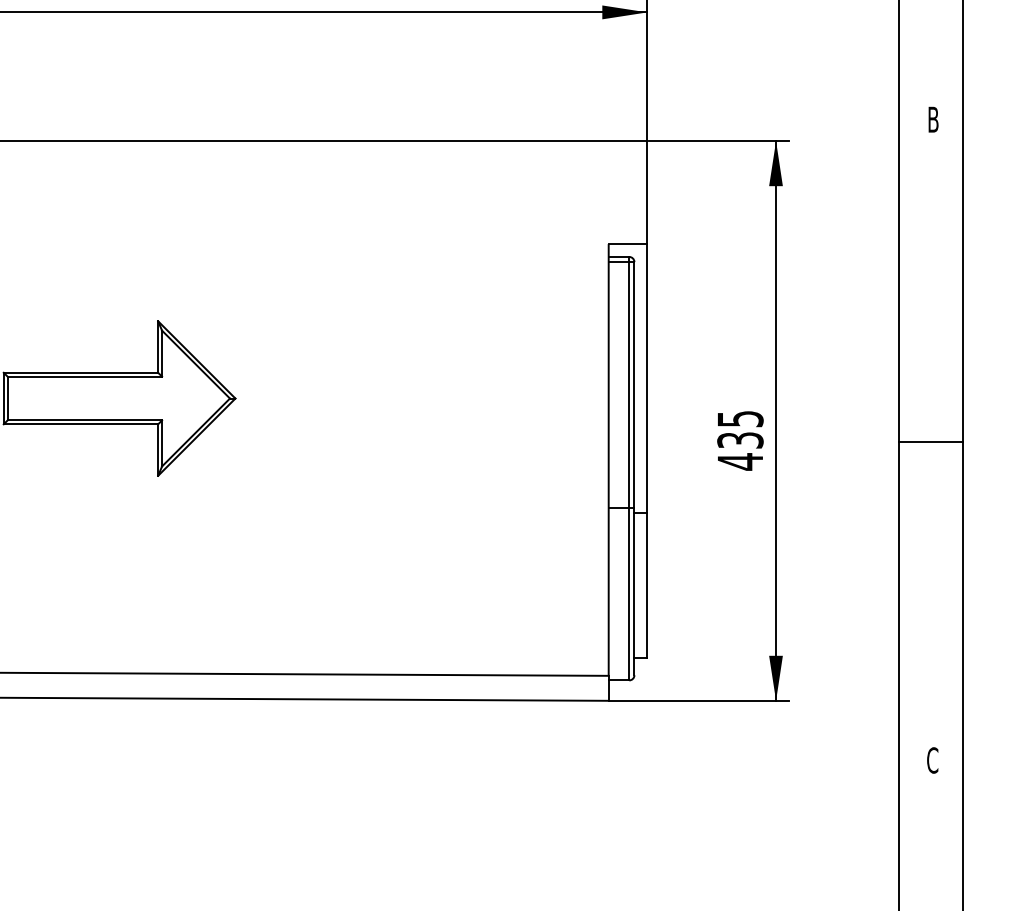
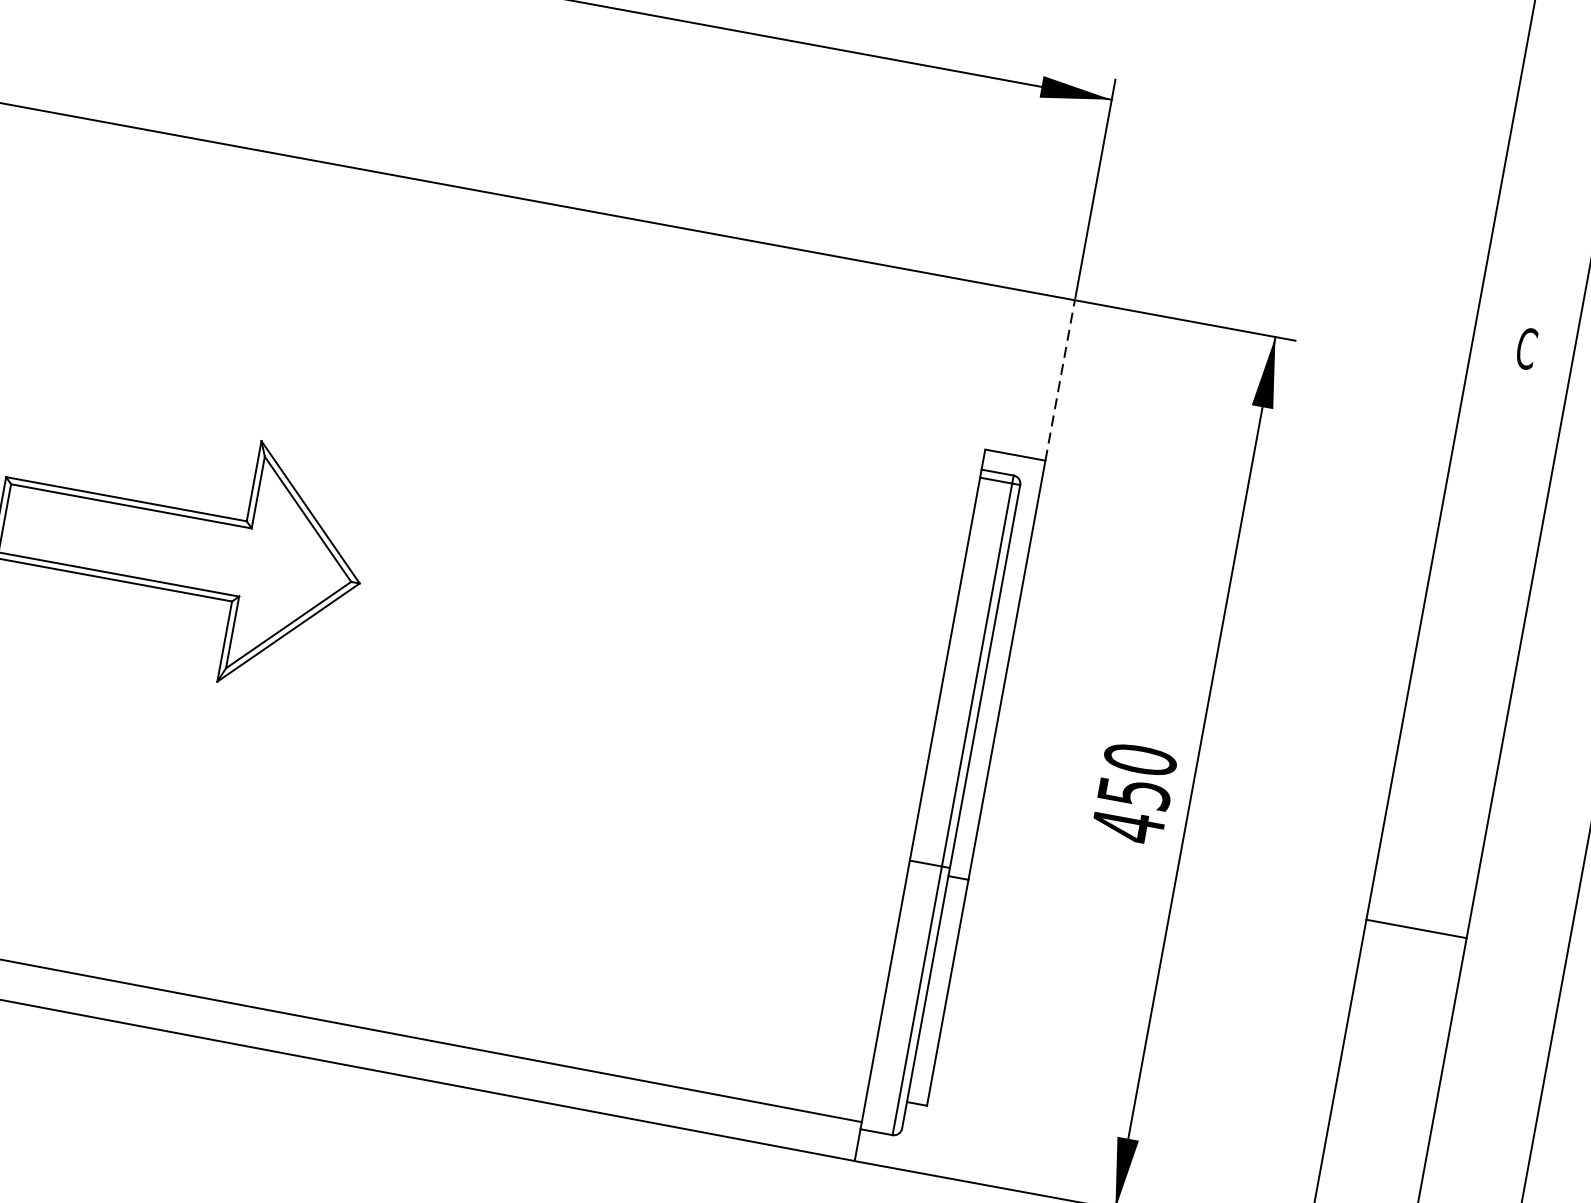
text: (932, 119) -> (1525, 348), B -> C
line: (647, 192) -> (1060, 380), solid -> dashed
text: (740, 428) -> (1137, 774), 435 -> 450
line: (930, 441) -> (1415, 928), moved

